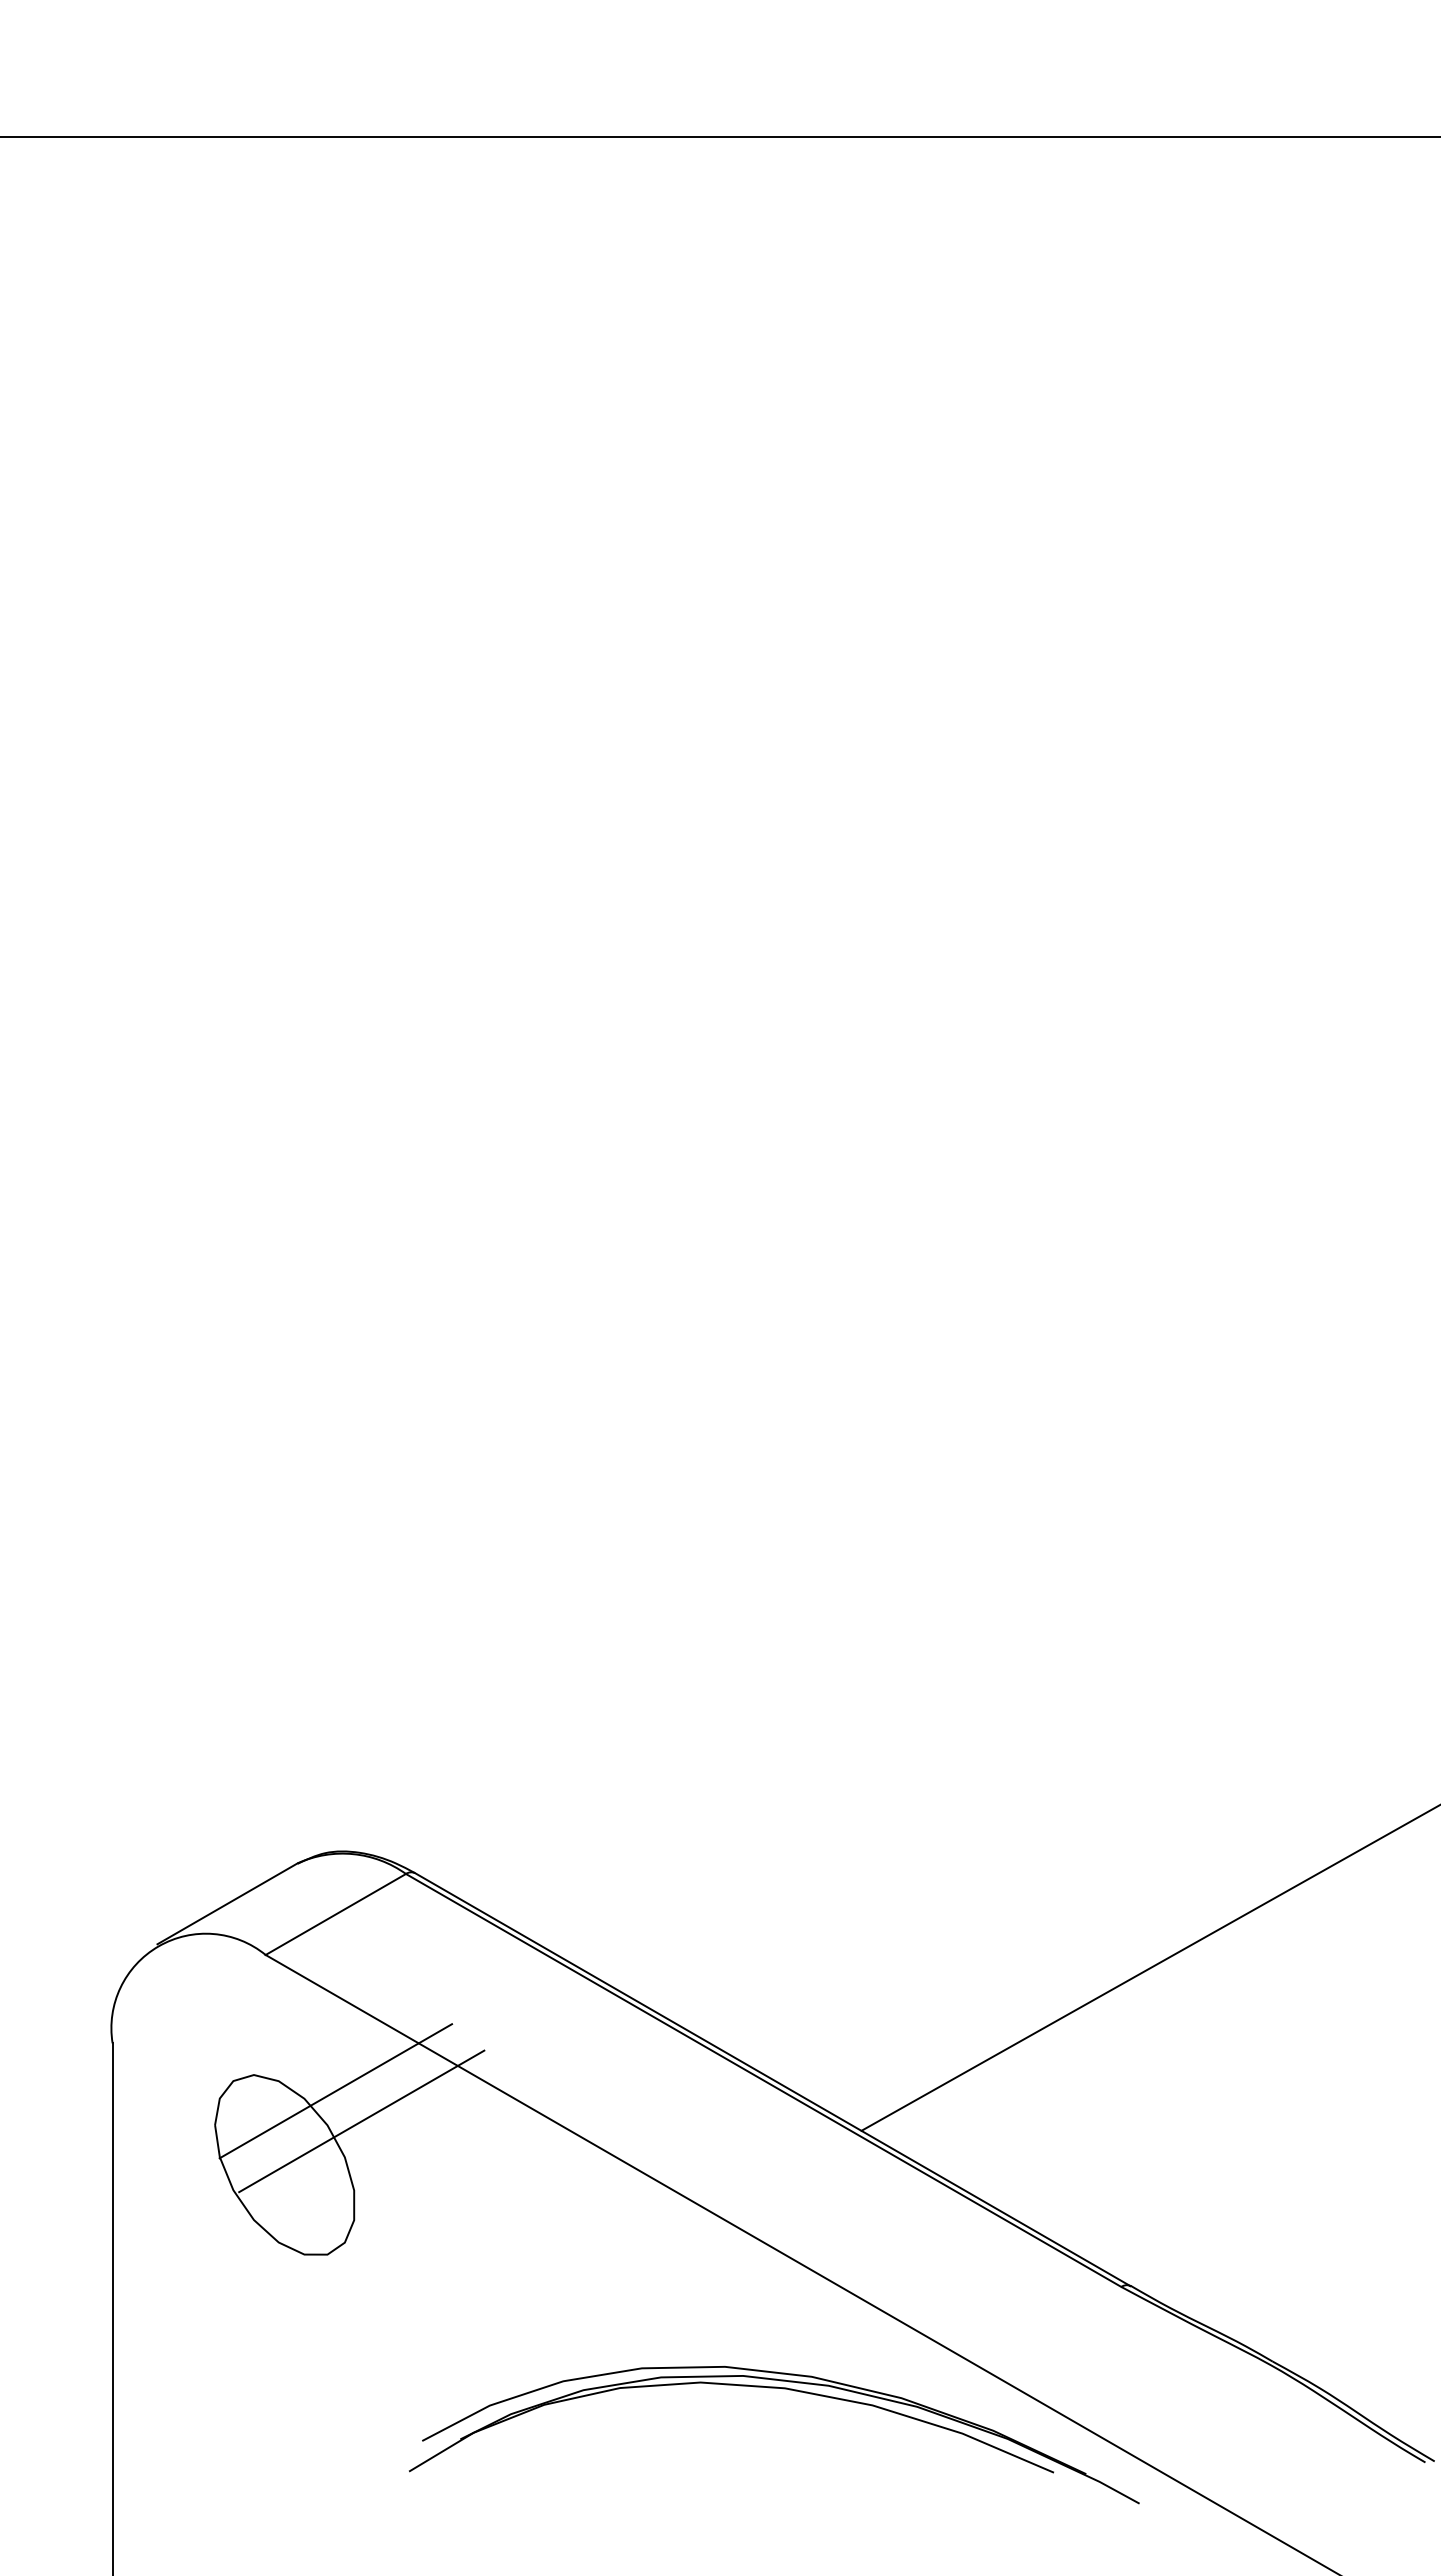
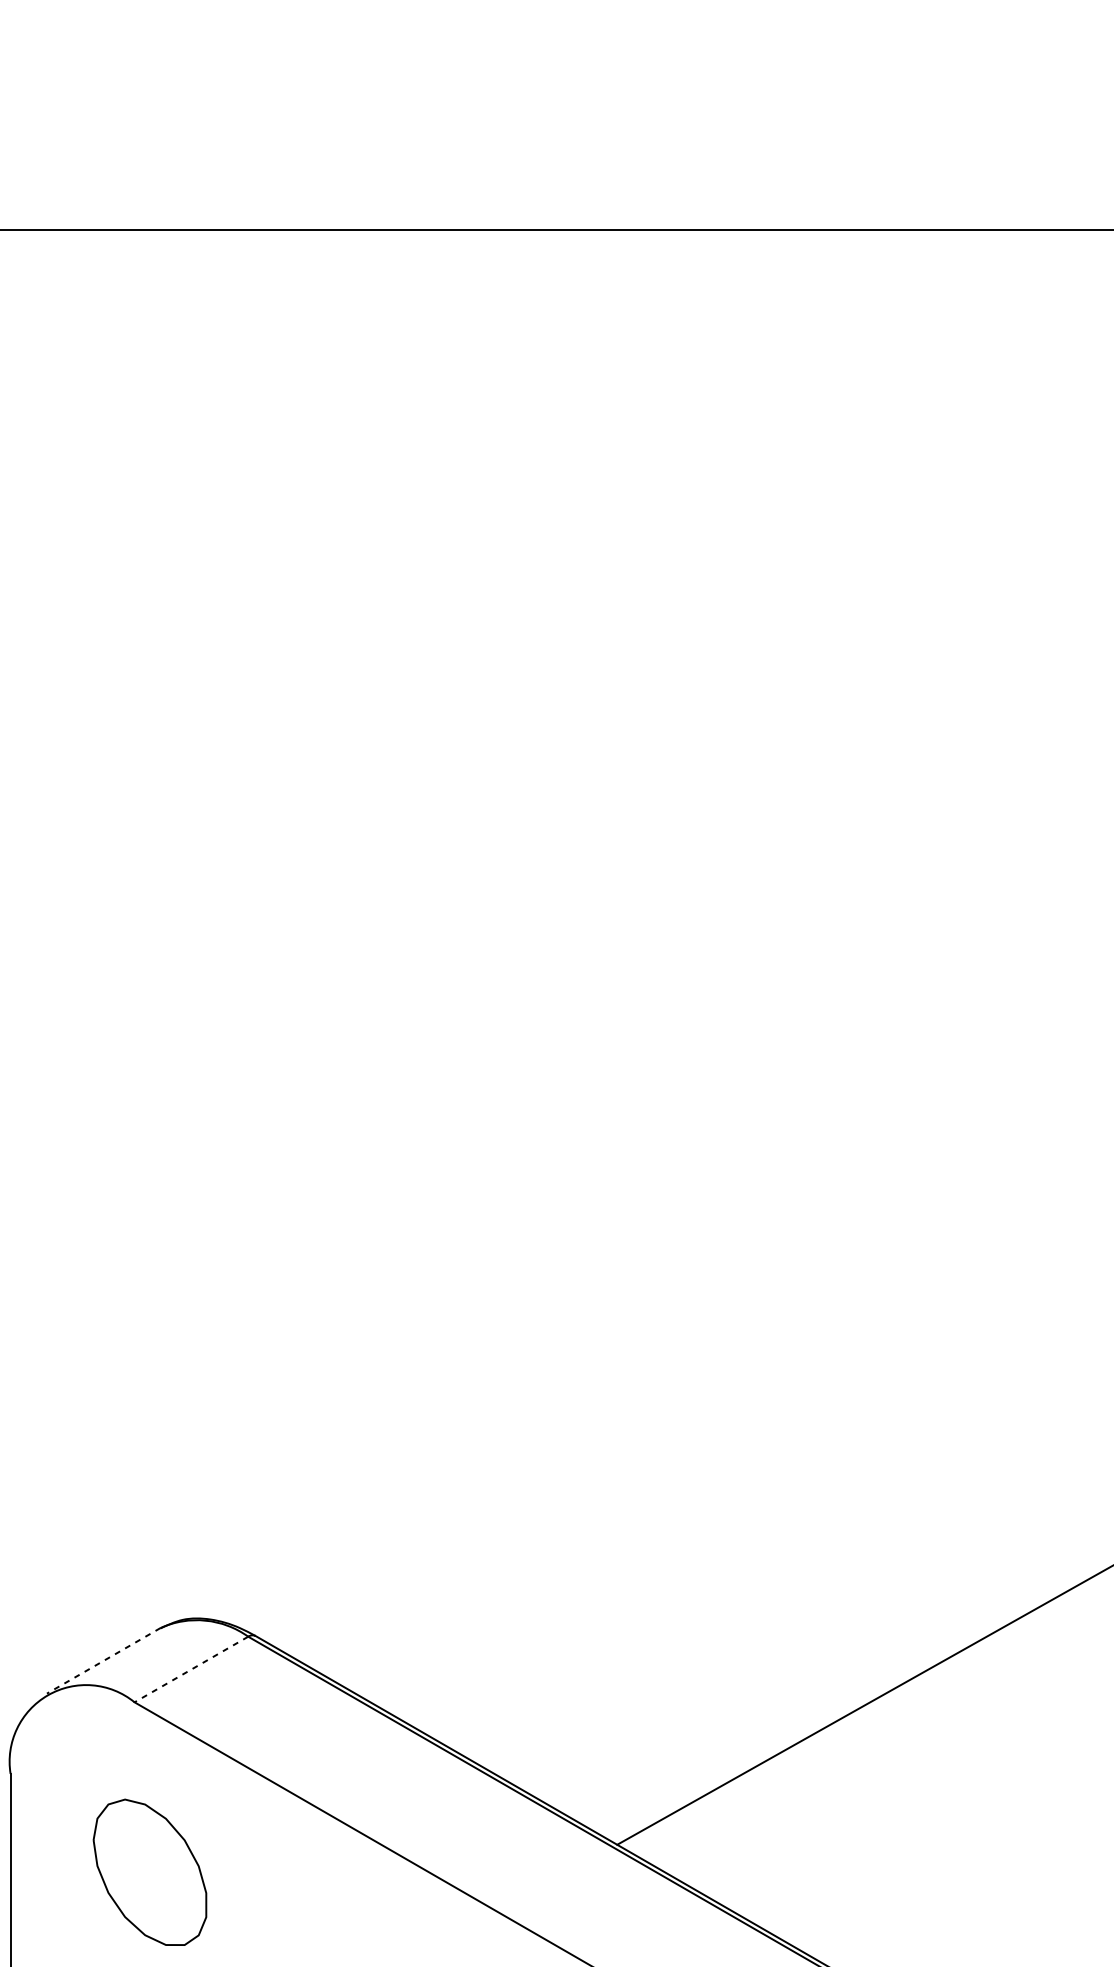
line: (227, 1904) -> (103, 1661), solid -> dashed
line: (335, 1914) -> (191, 1669), solid -> dashed
line: (335, 2090) -> (191, 1812), removed
line: (361, 2121) -> (212, 1837), removed

